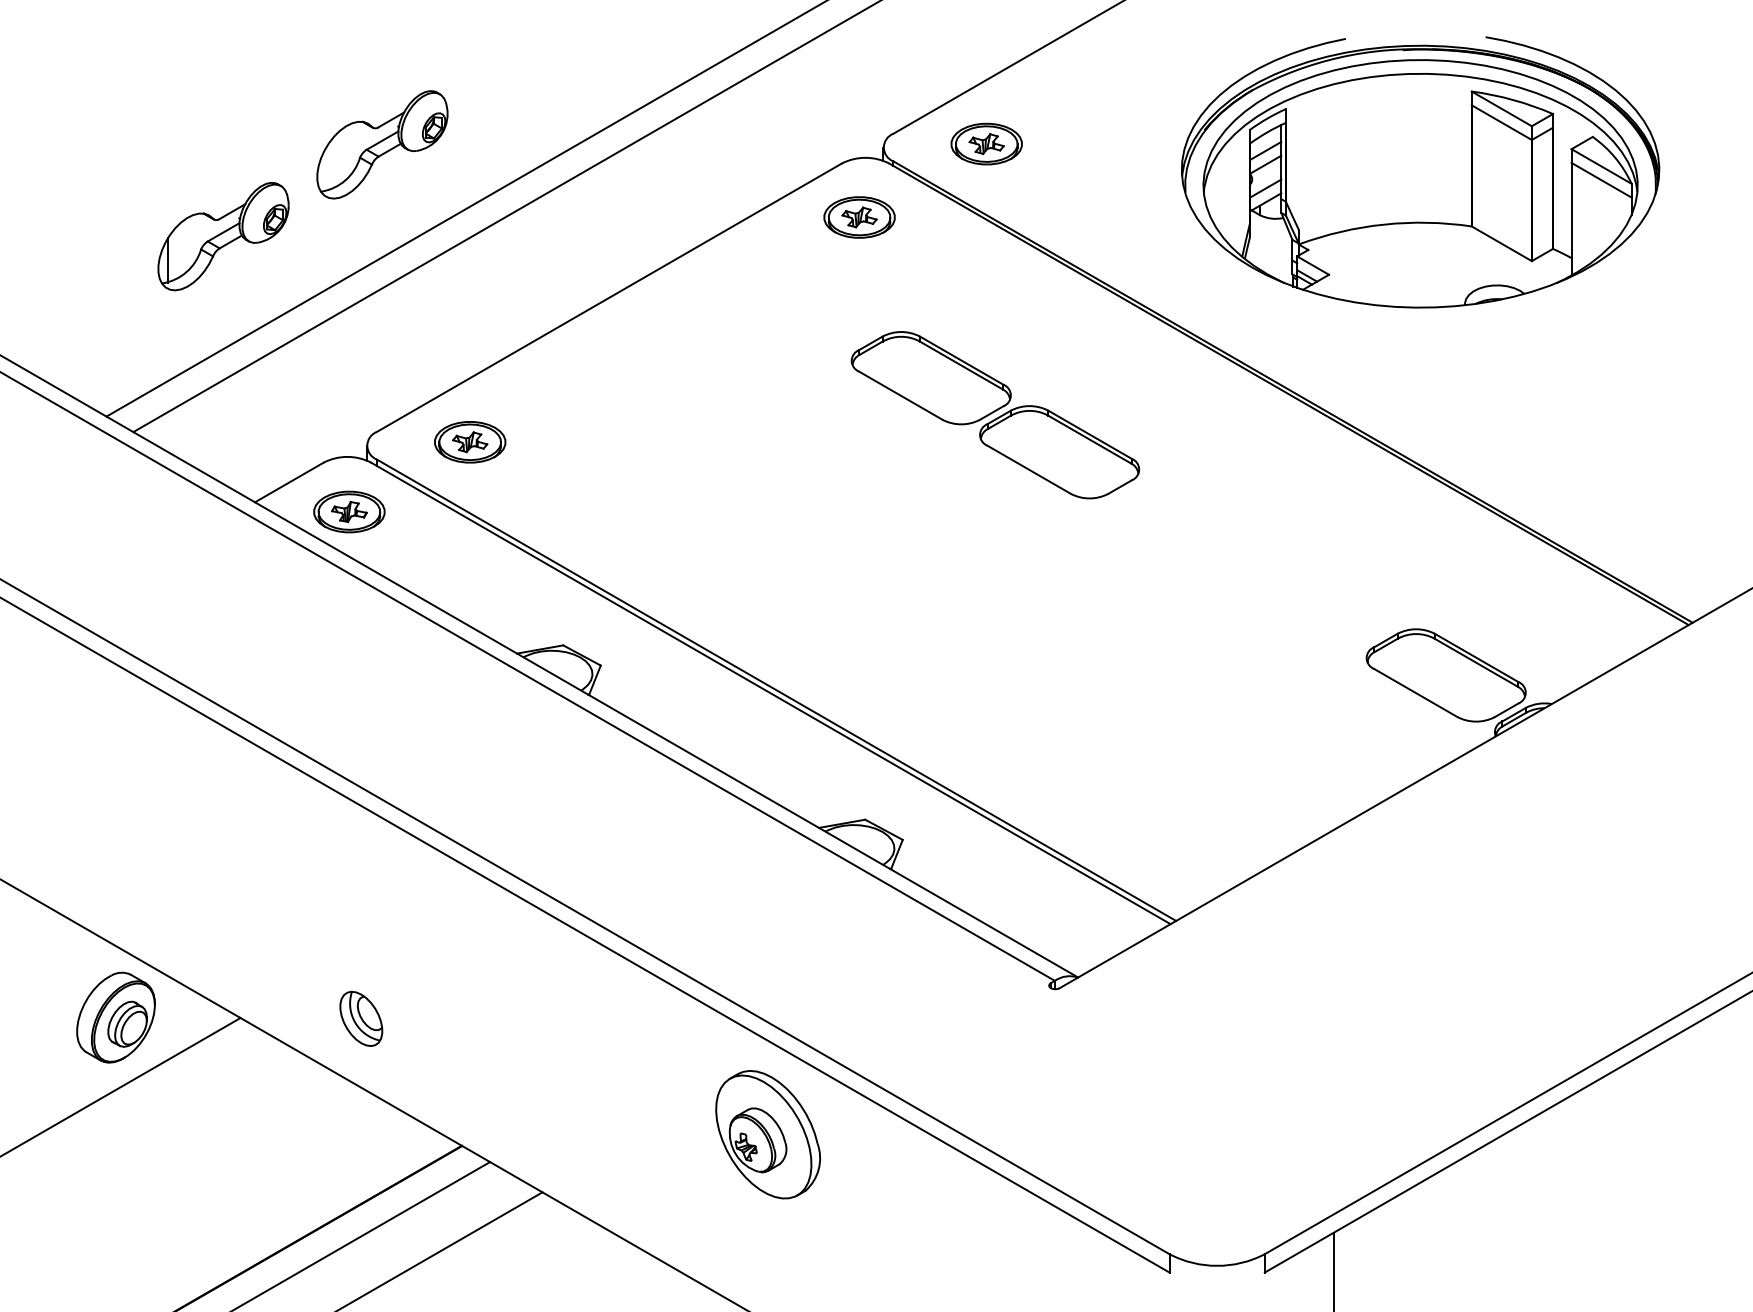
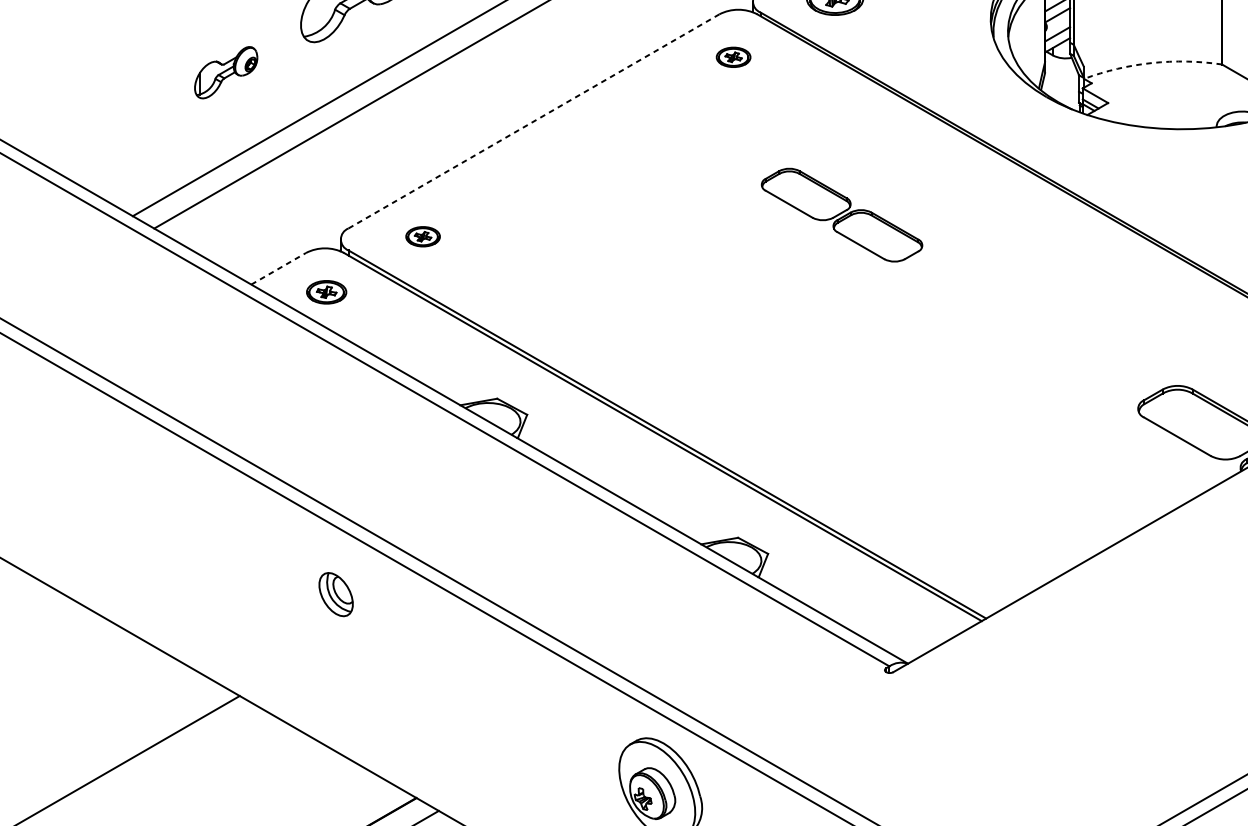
part: (859, 217) -> (733, 57), size x0.6
arc: (1384, 224) -> (1152, 62), solid -> dashed
part: (223, 236) -> (226, 72), size x0.6
line: (609, 297) -> (534, 121), solid -> dashed
part: (995, 415) -> (842, 215), size x0.7
part: (470, 442) -> (423, 236), size x0.6
line: (289, 482) -> (278, 268), solid -> dashed
part: (349, 511) -> (326, 291), size x0.7
part: (115, 1017) -> (140, 695), removed
part: (361, 1018) -> (336, 594), moved

